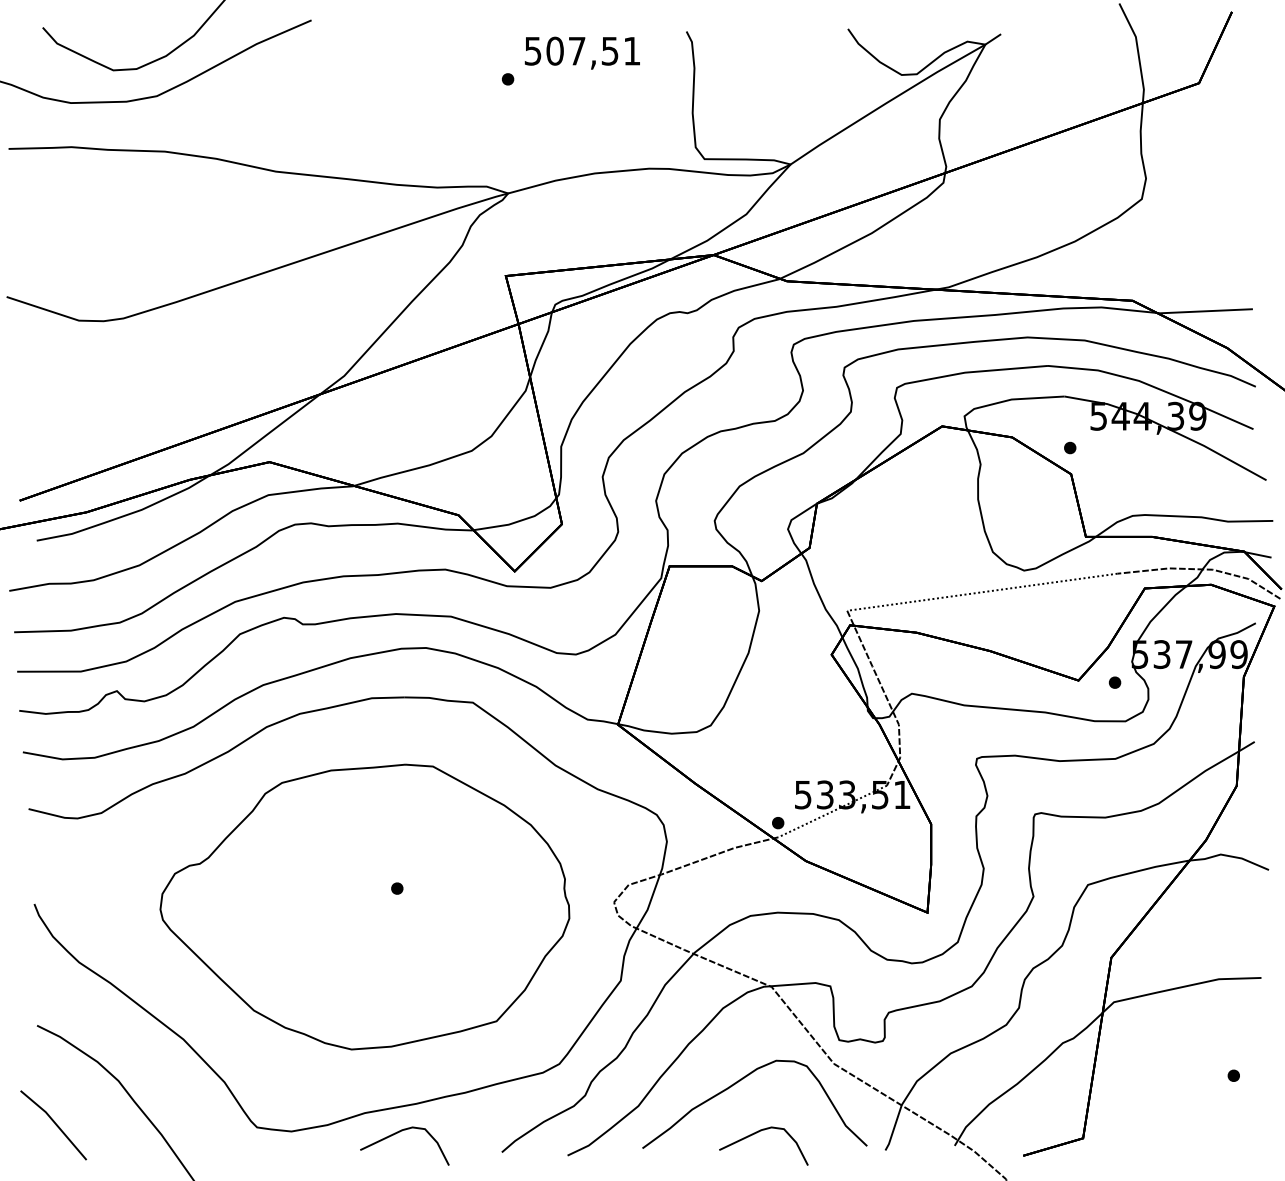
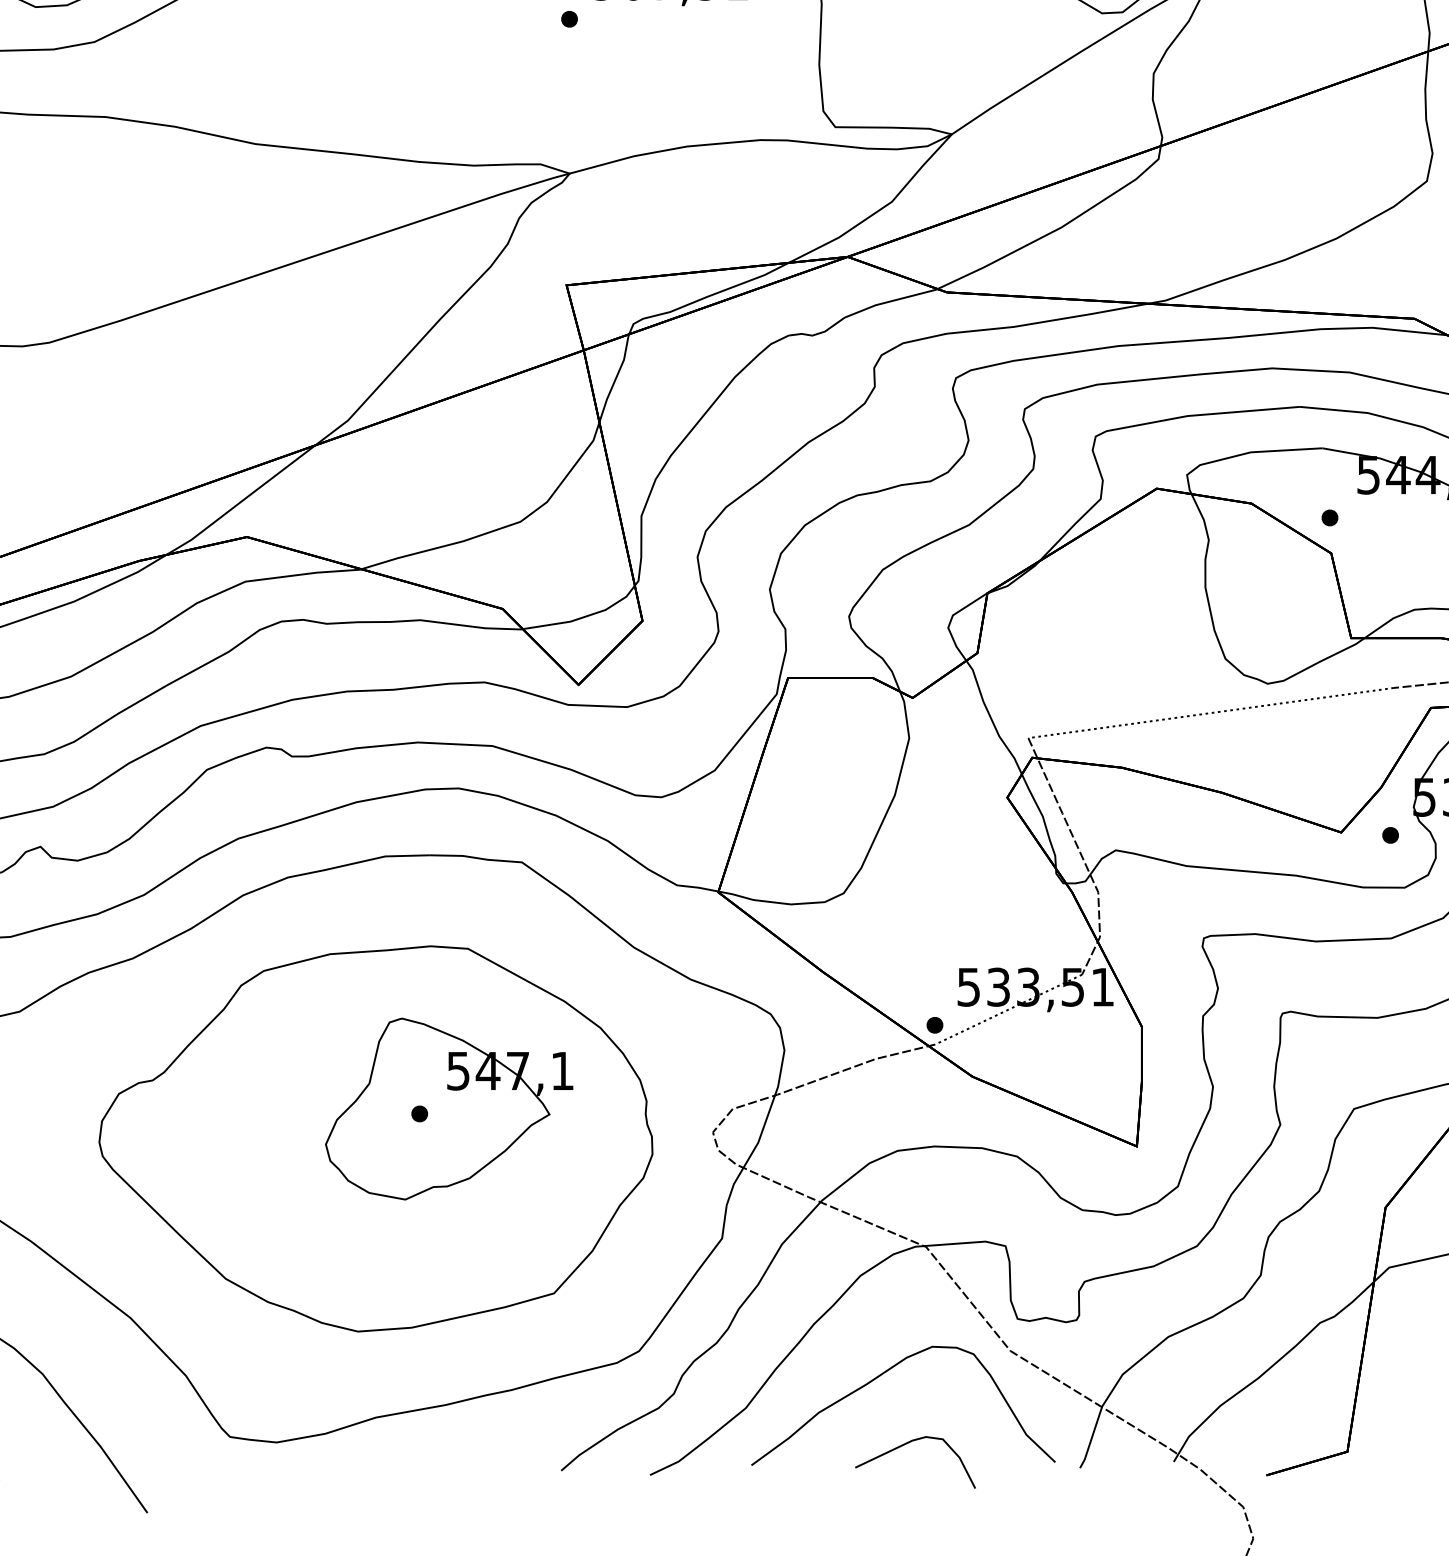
part: (418, 884) -> (448, 1108), added
curve: (400, 1132) -> (424, 1443), removed

